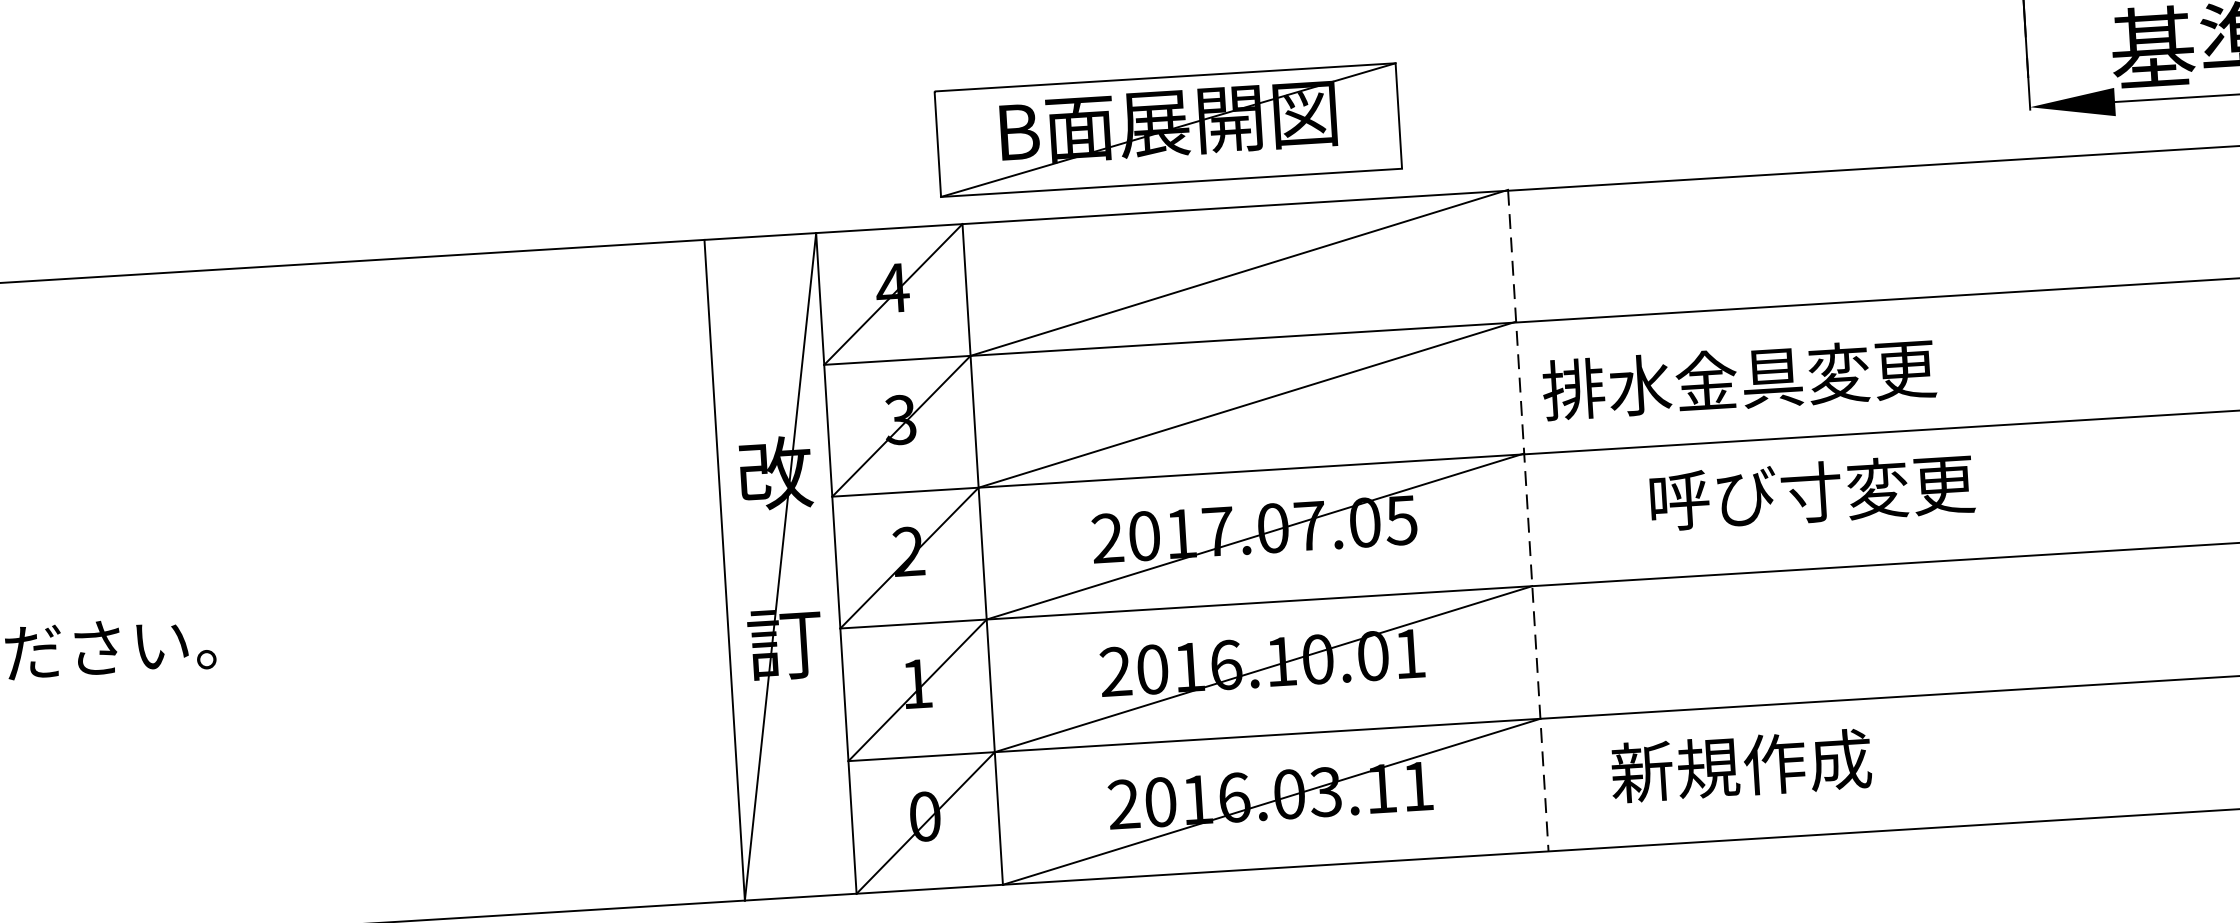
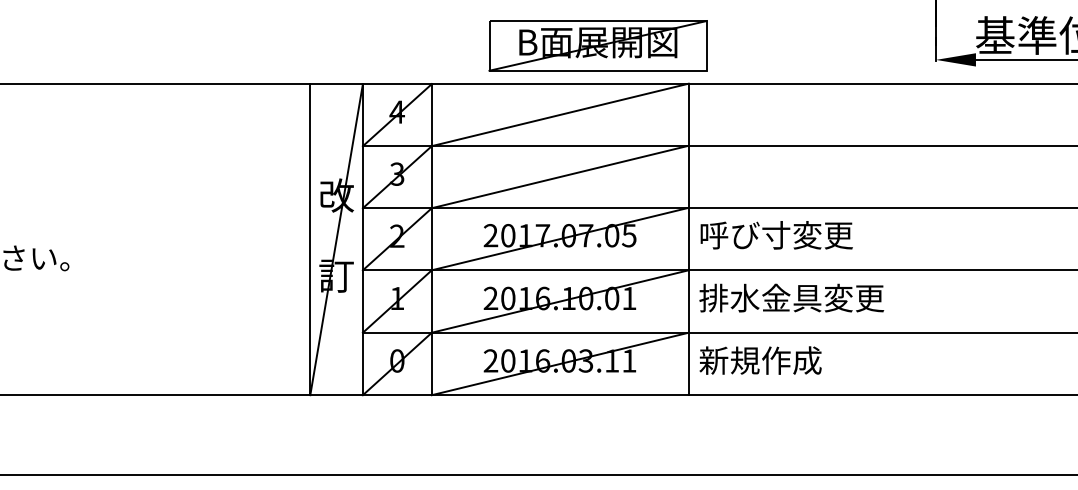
part: (1167, 129) -> (597, 45), moved
text: (1738, 377) -> (791, 297), moved
text: (1811, 492) -> (776, 235), moved
line: (1527, 520) -> (688, 239), dashed -> solid
text: (1741, 765) -> (760, 360), moved

